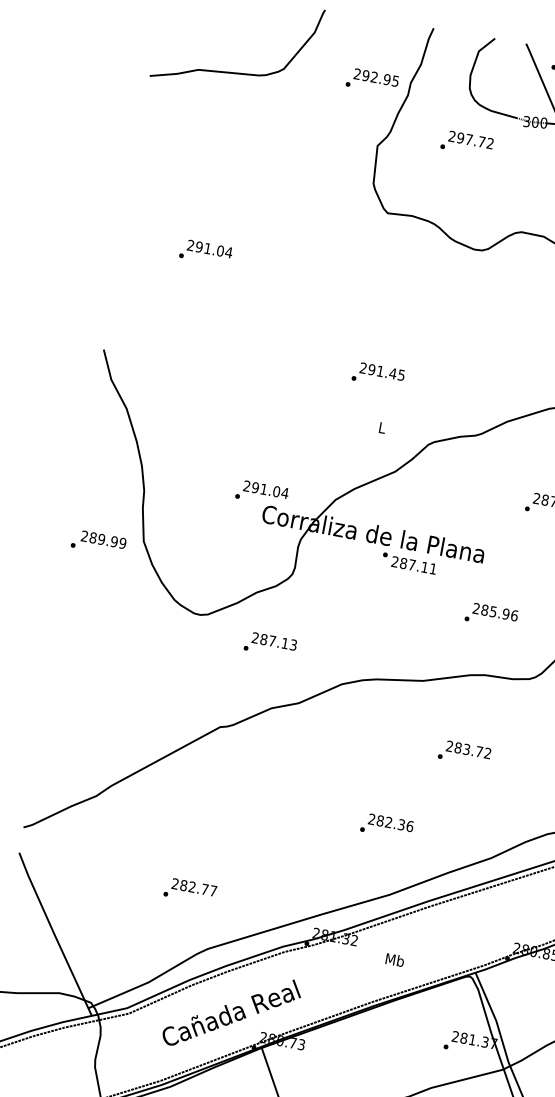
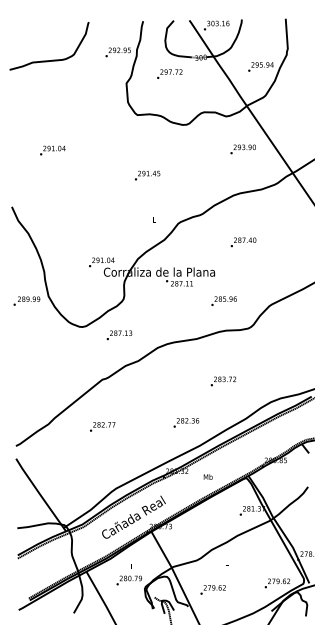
text: (378, 374) -> (147, 175), moved
text: (464, 753) -> (223, 381), moved
text: (387, 825) -> (186, 422), moved
text: (190, 890) -> (102, 426), moved

